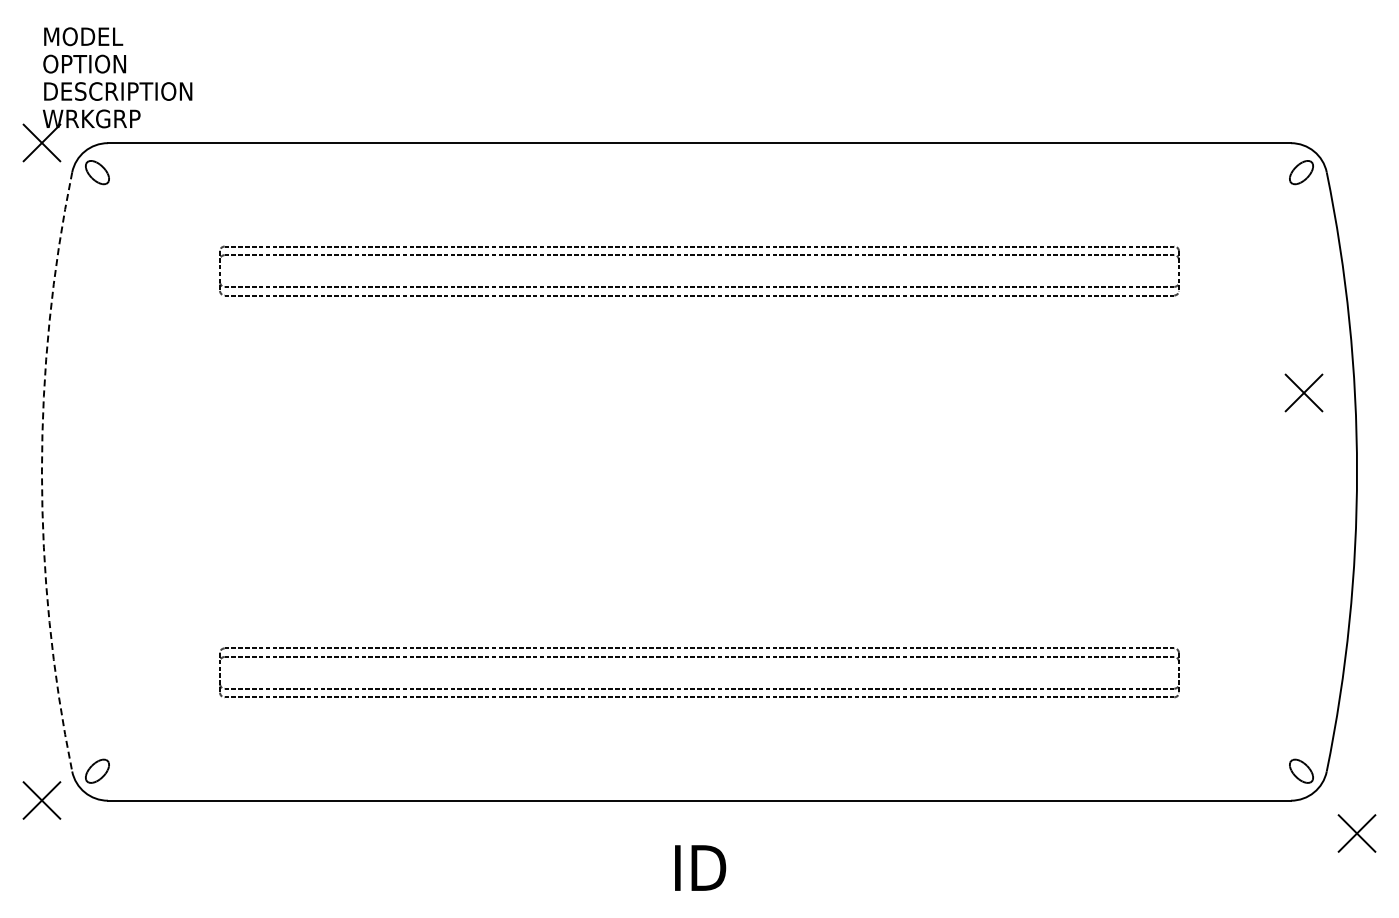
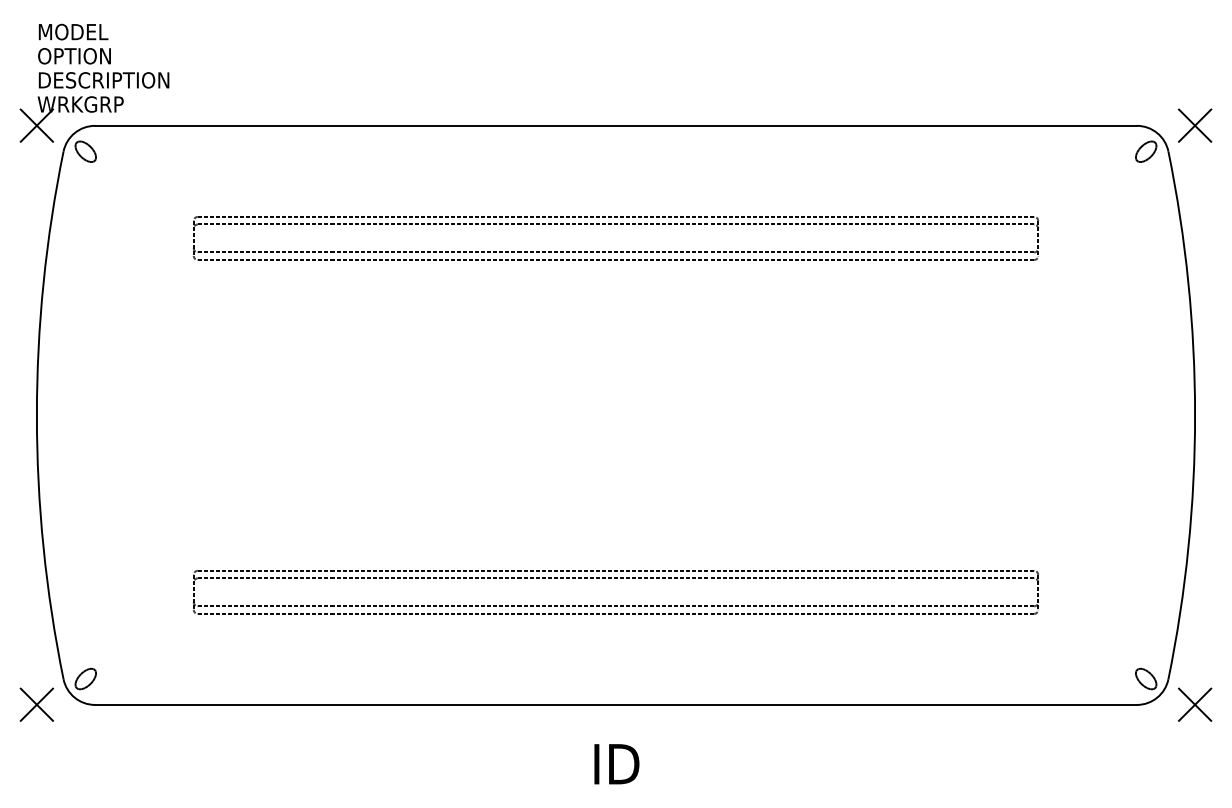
part: (1303, 392) -> (1194, 125), moved
arc: (41, 471) -> (36, 415), dashed -> solid
part: (1356, 833) -> (1194, 704), moved

